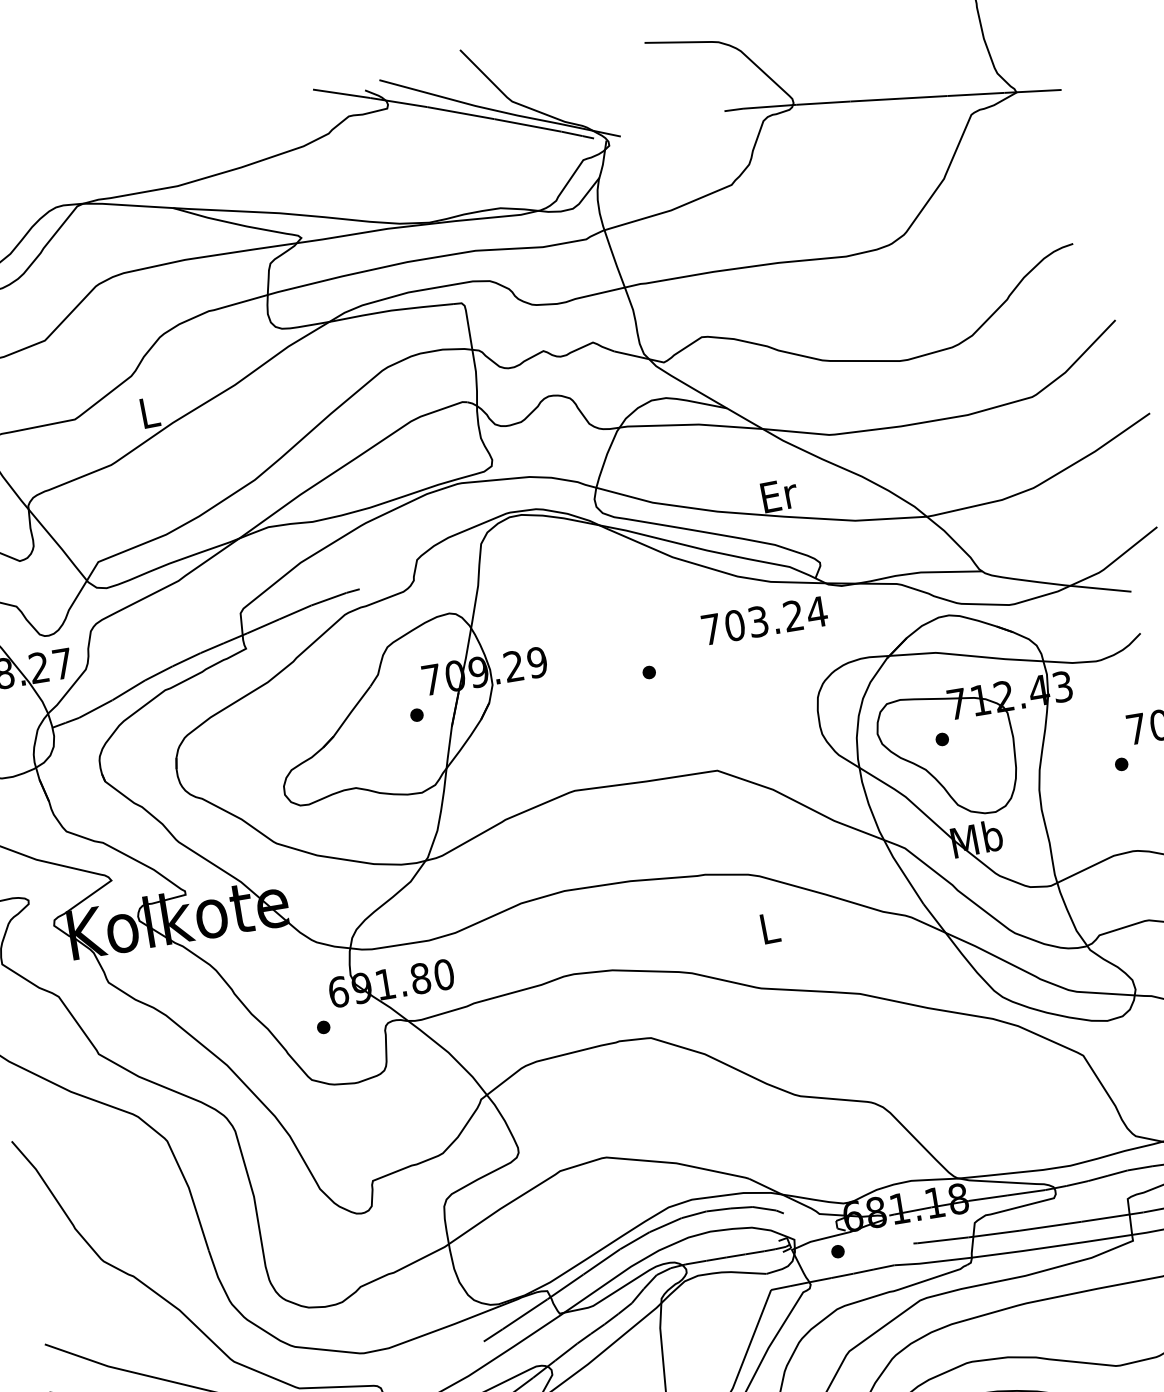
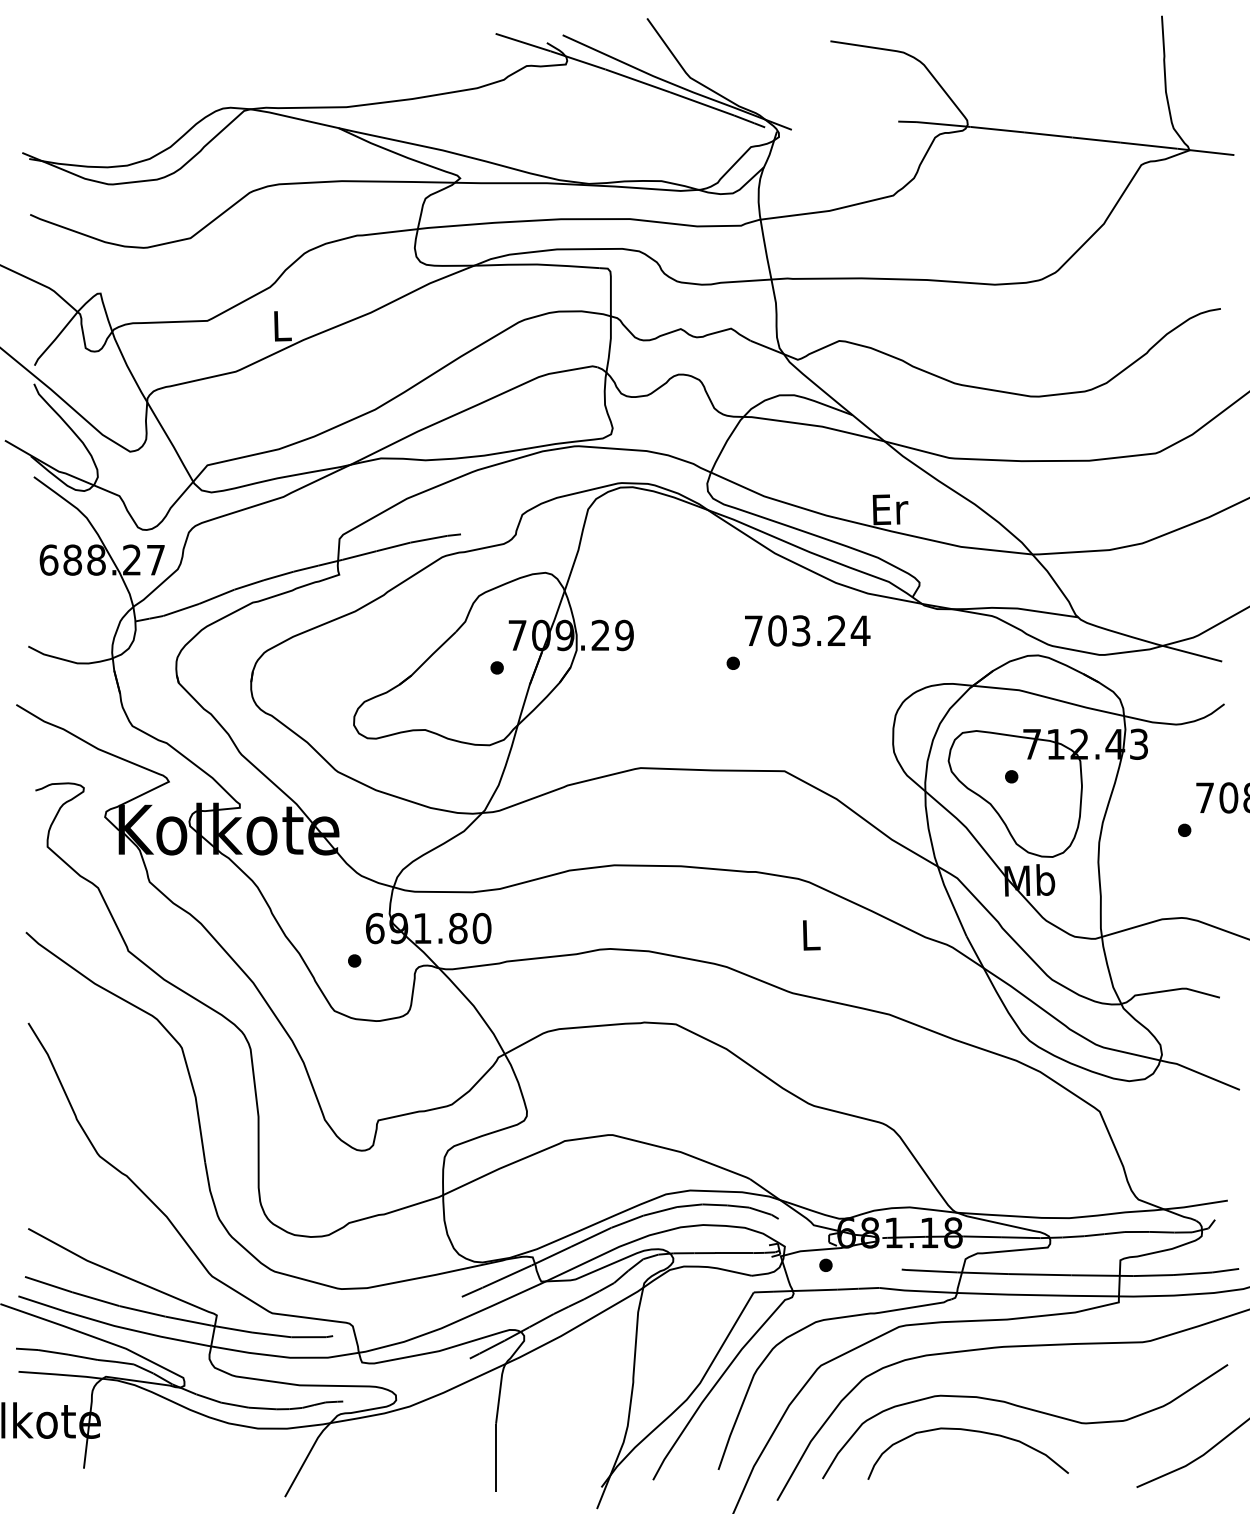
text: (764, 620) -> (807, 630), moved

